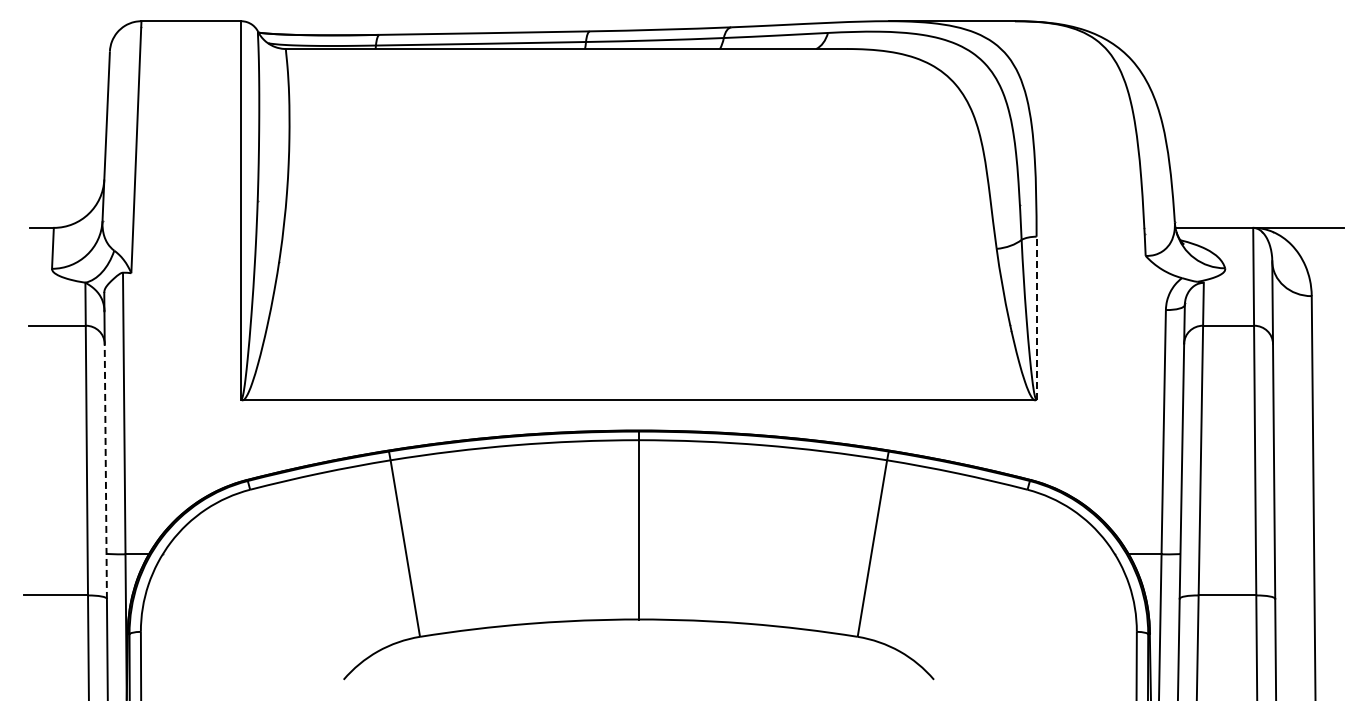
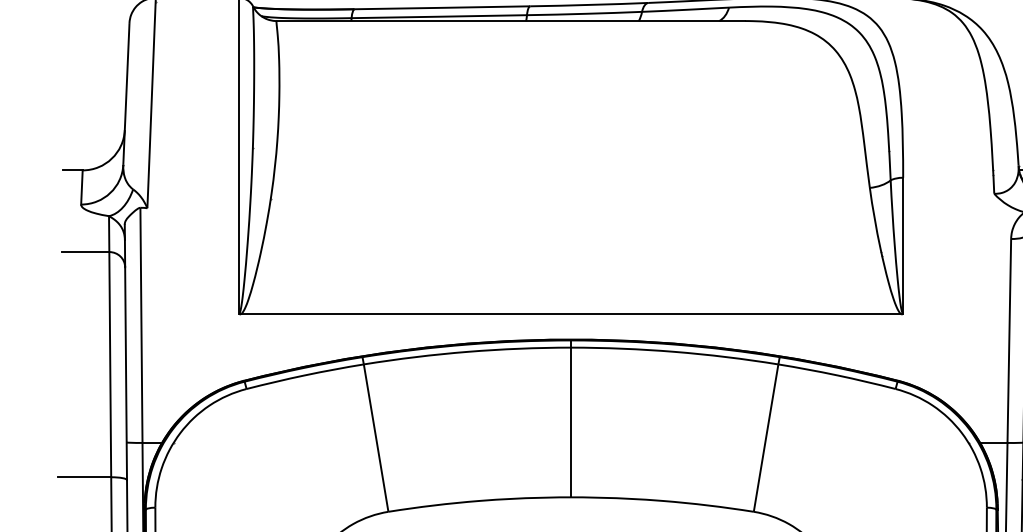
line: (1036, 317) -> (903, 245), dashed -> solid
line: (105, 471) -> (125, 373), dashed -> solid

